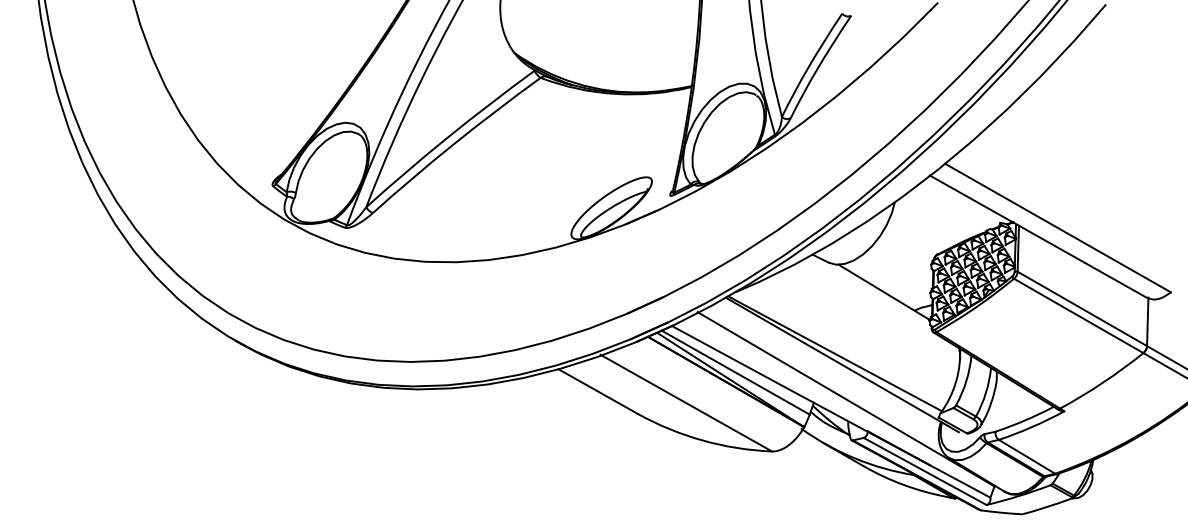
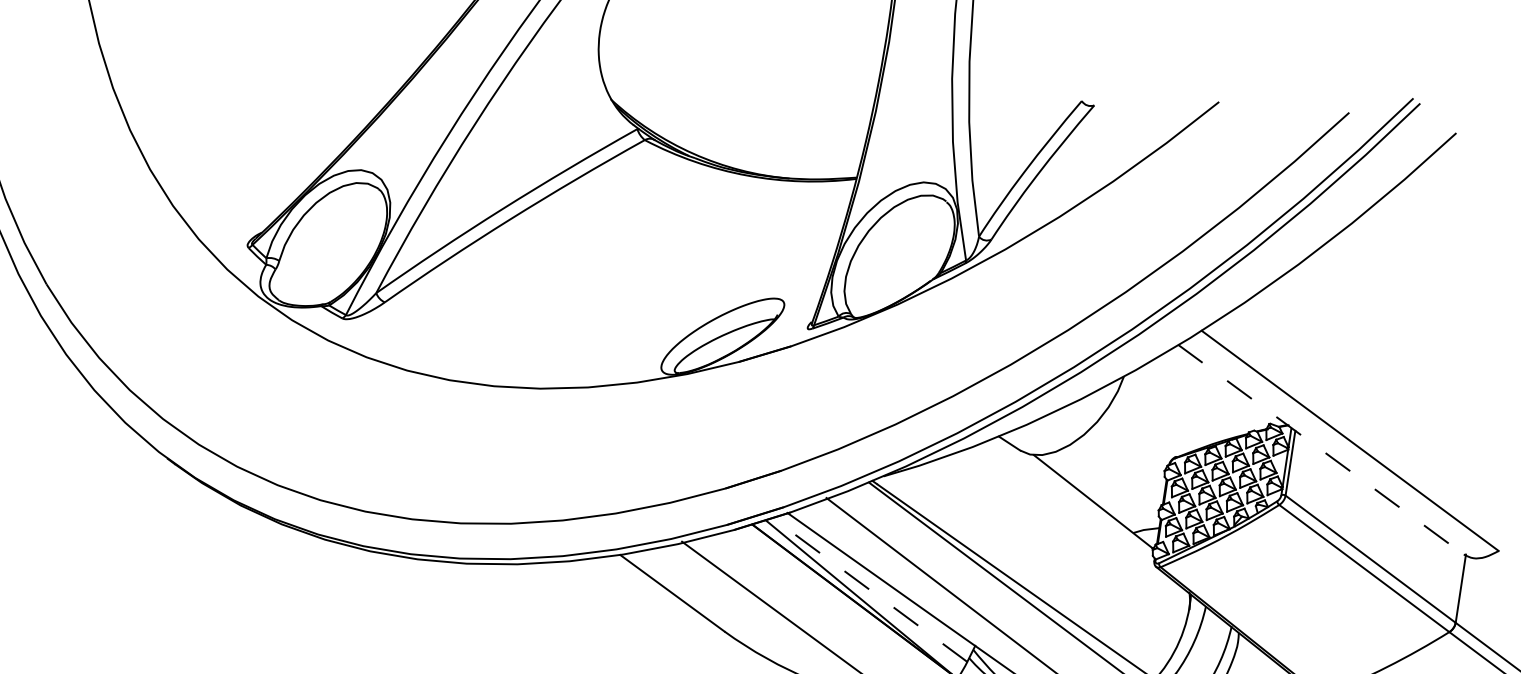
line: (1038, 236) -> (1321, 449), solid -> dashed
line: (735, 372) -> (869, 589), solid -> dashed

